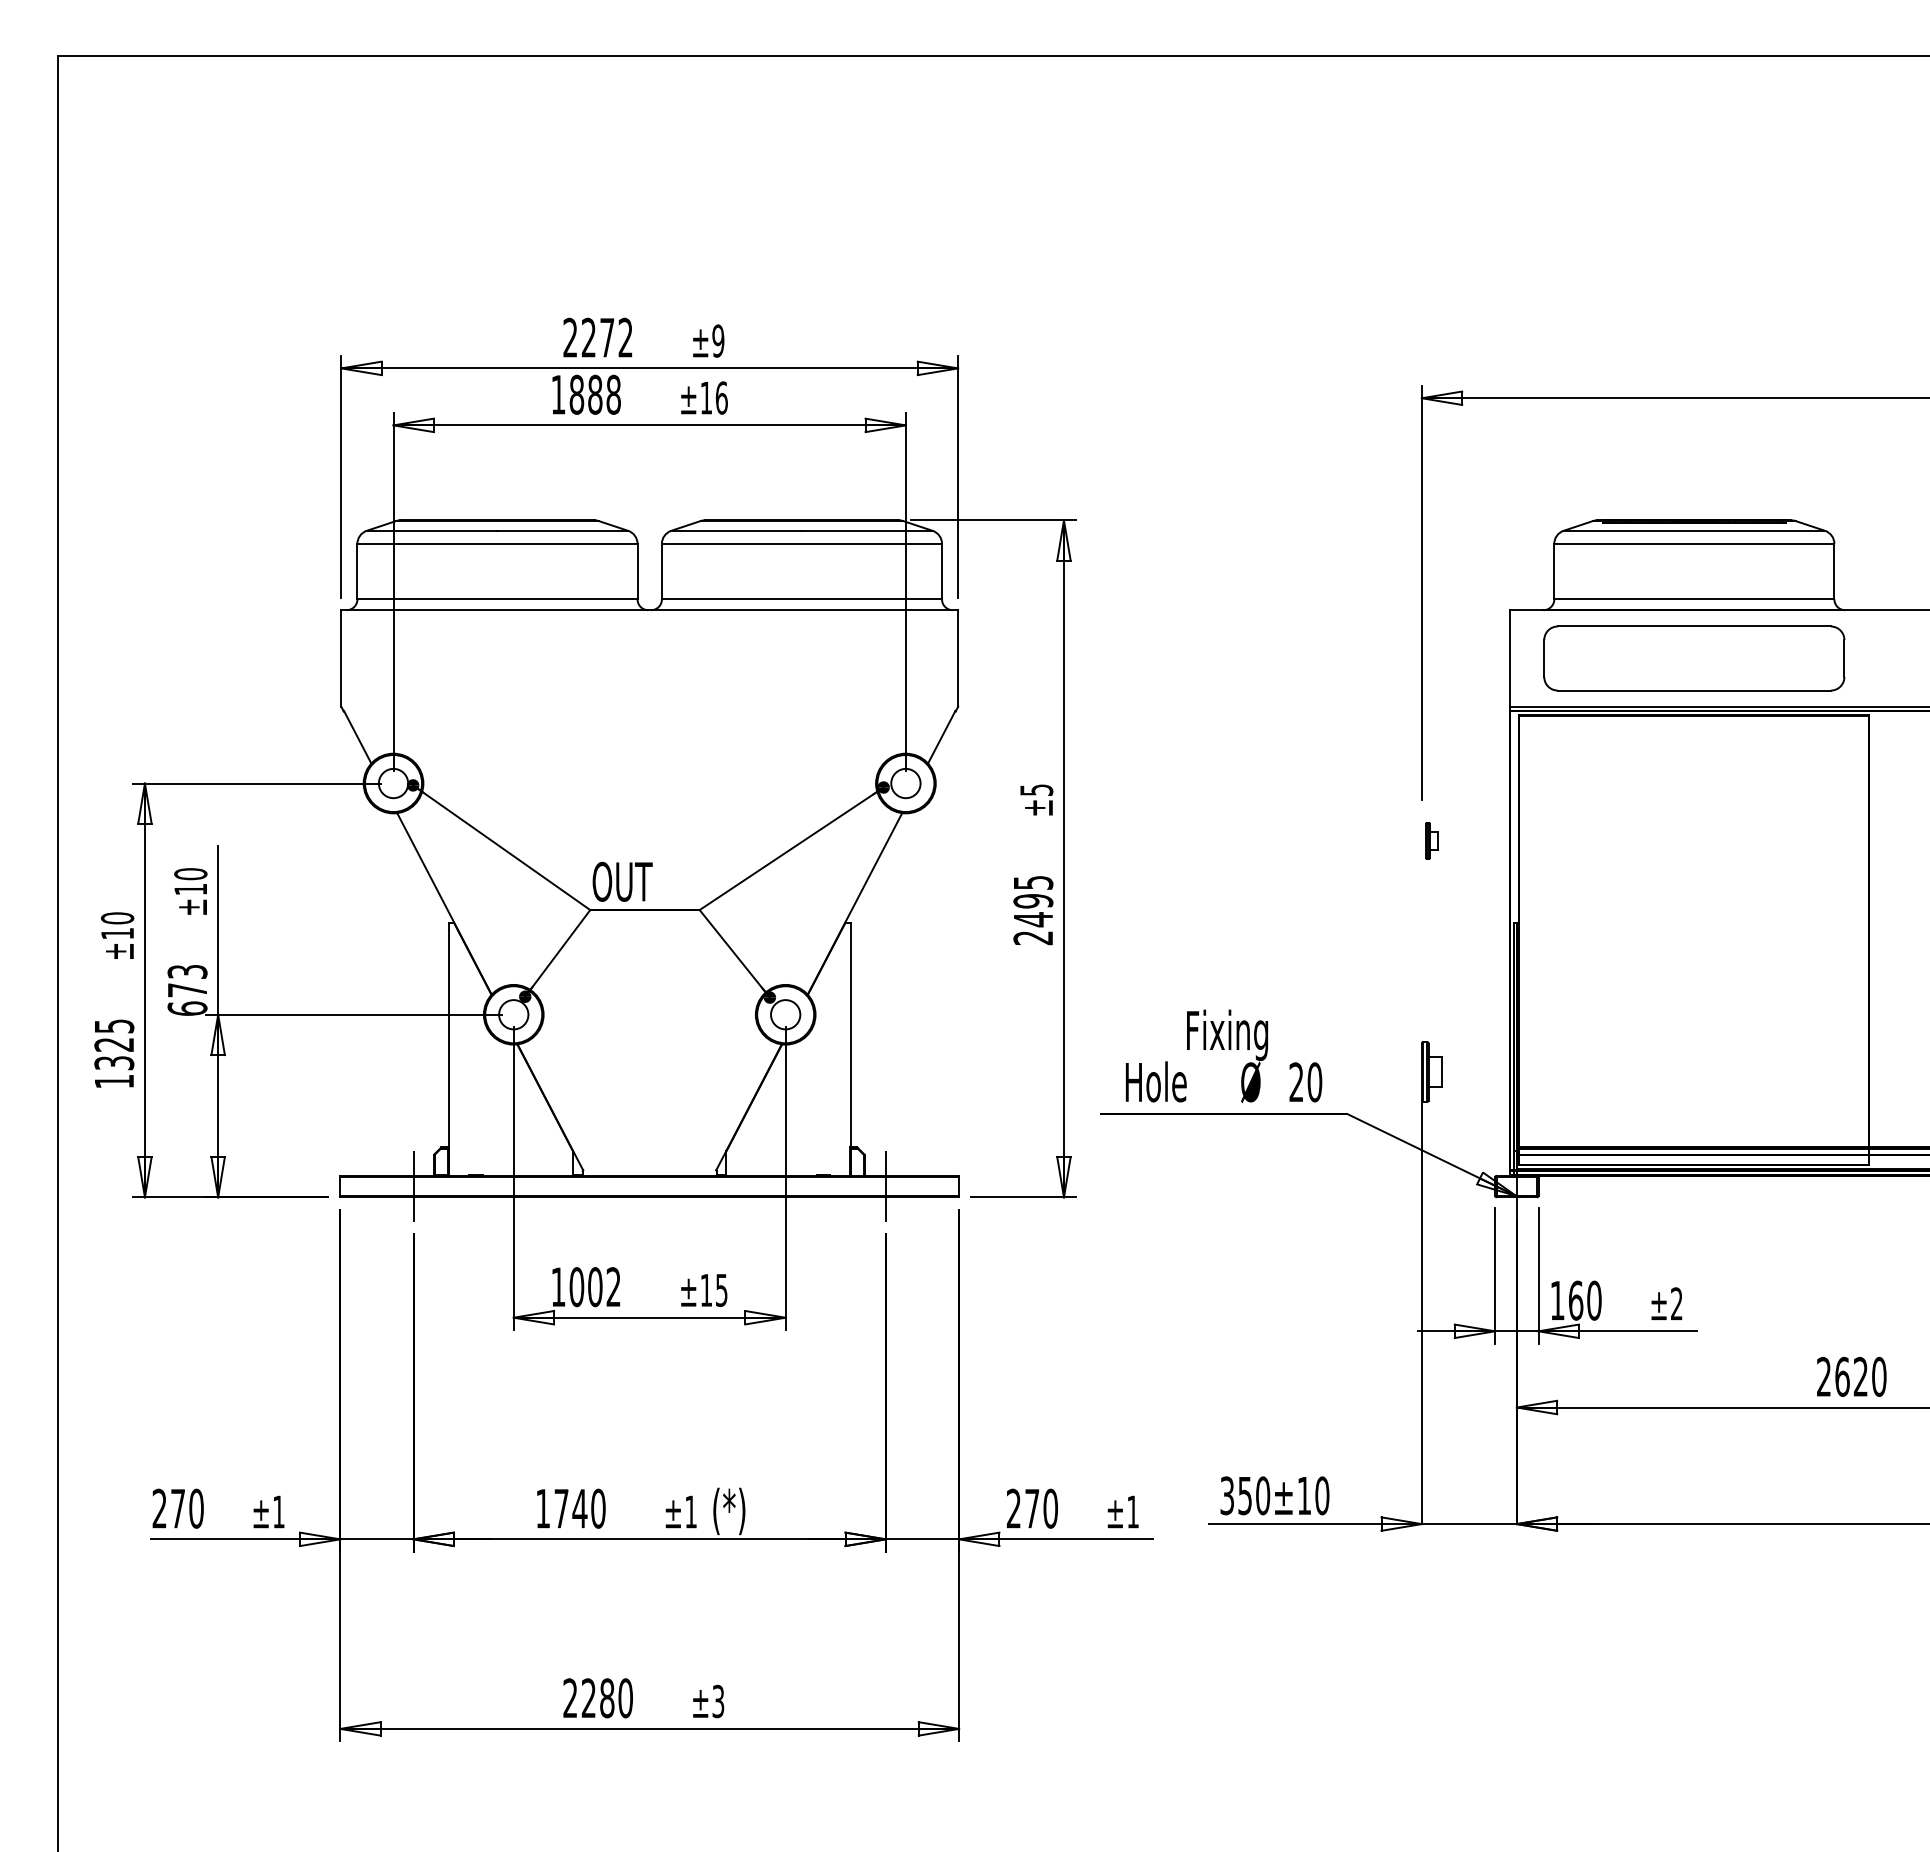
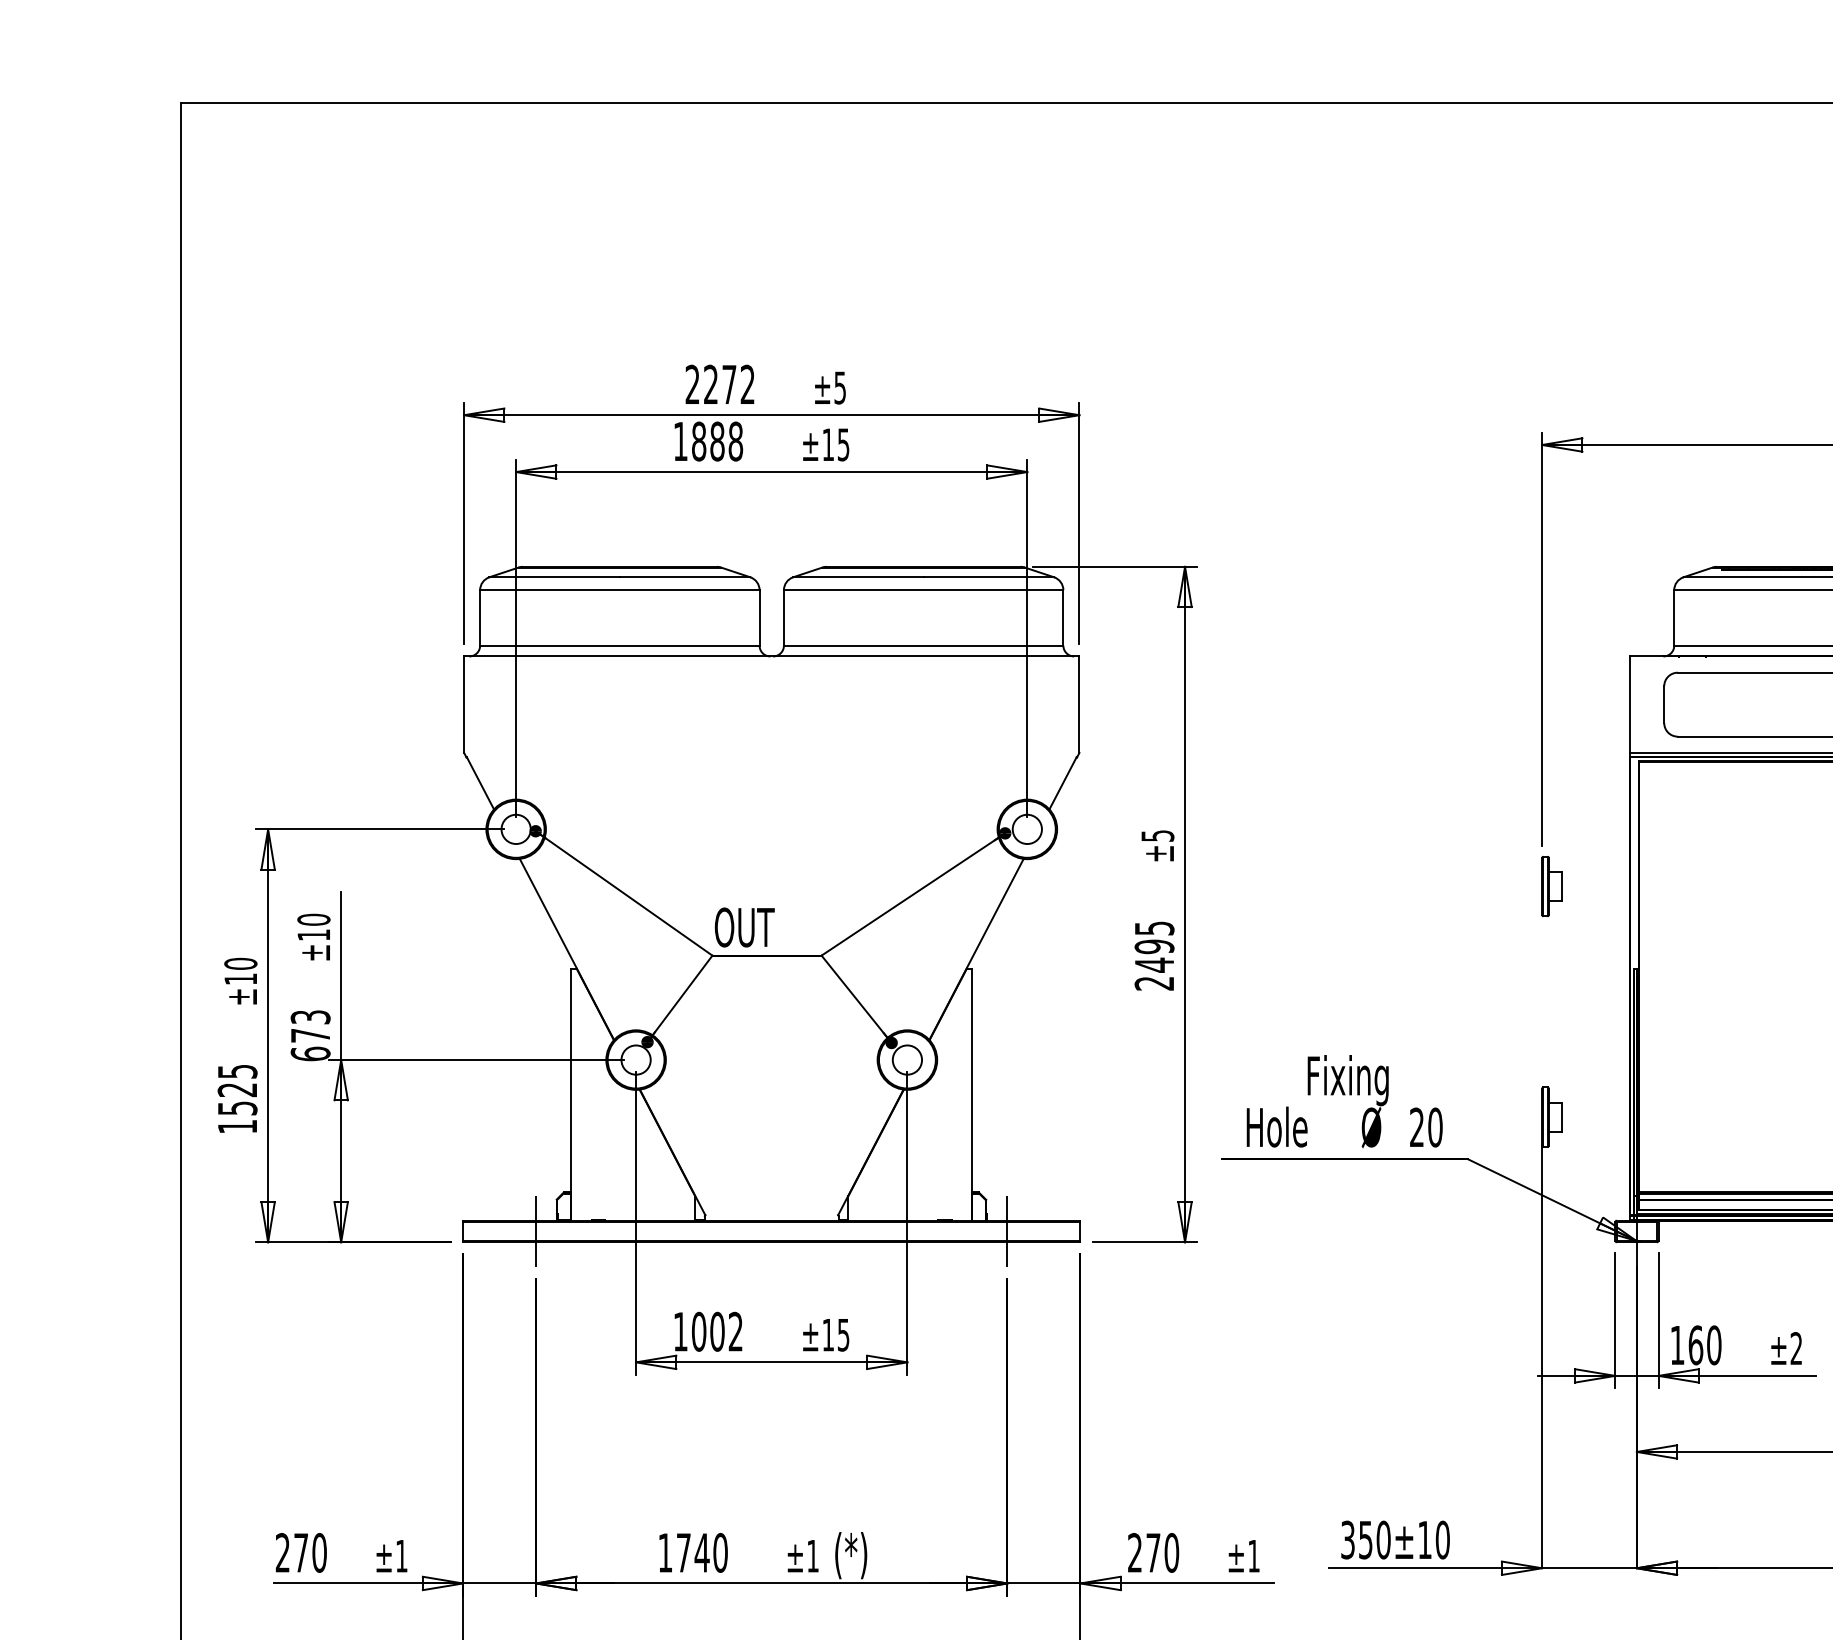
text: (718, 340) -> (840, 387), ±9 -> ±5
text: (721, 397) -> (843, 444), ±16 -> ±15
part: (1431, 840) -> (1551, 886), size x1.67
text: (113, 1062) -> (236, 1107), 1325 -> 1525

